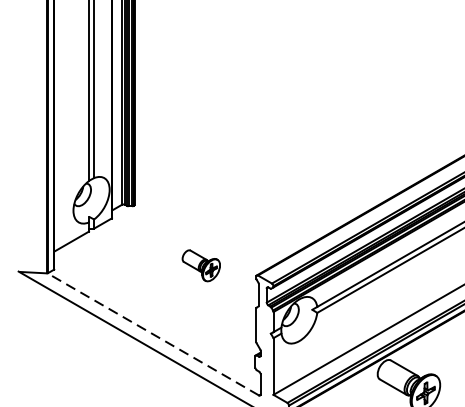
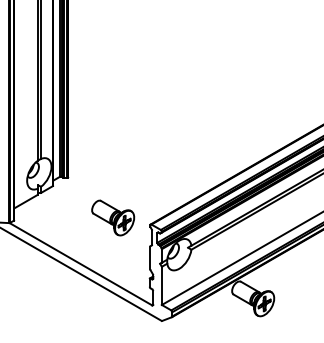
part: (201, 265) -> (113, 217), size x1.67
line: (152, 333) -> (80, 263), dashed -> solid

